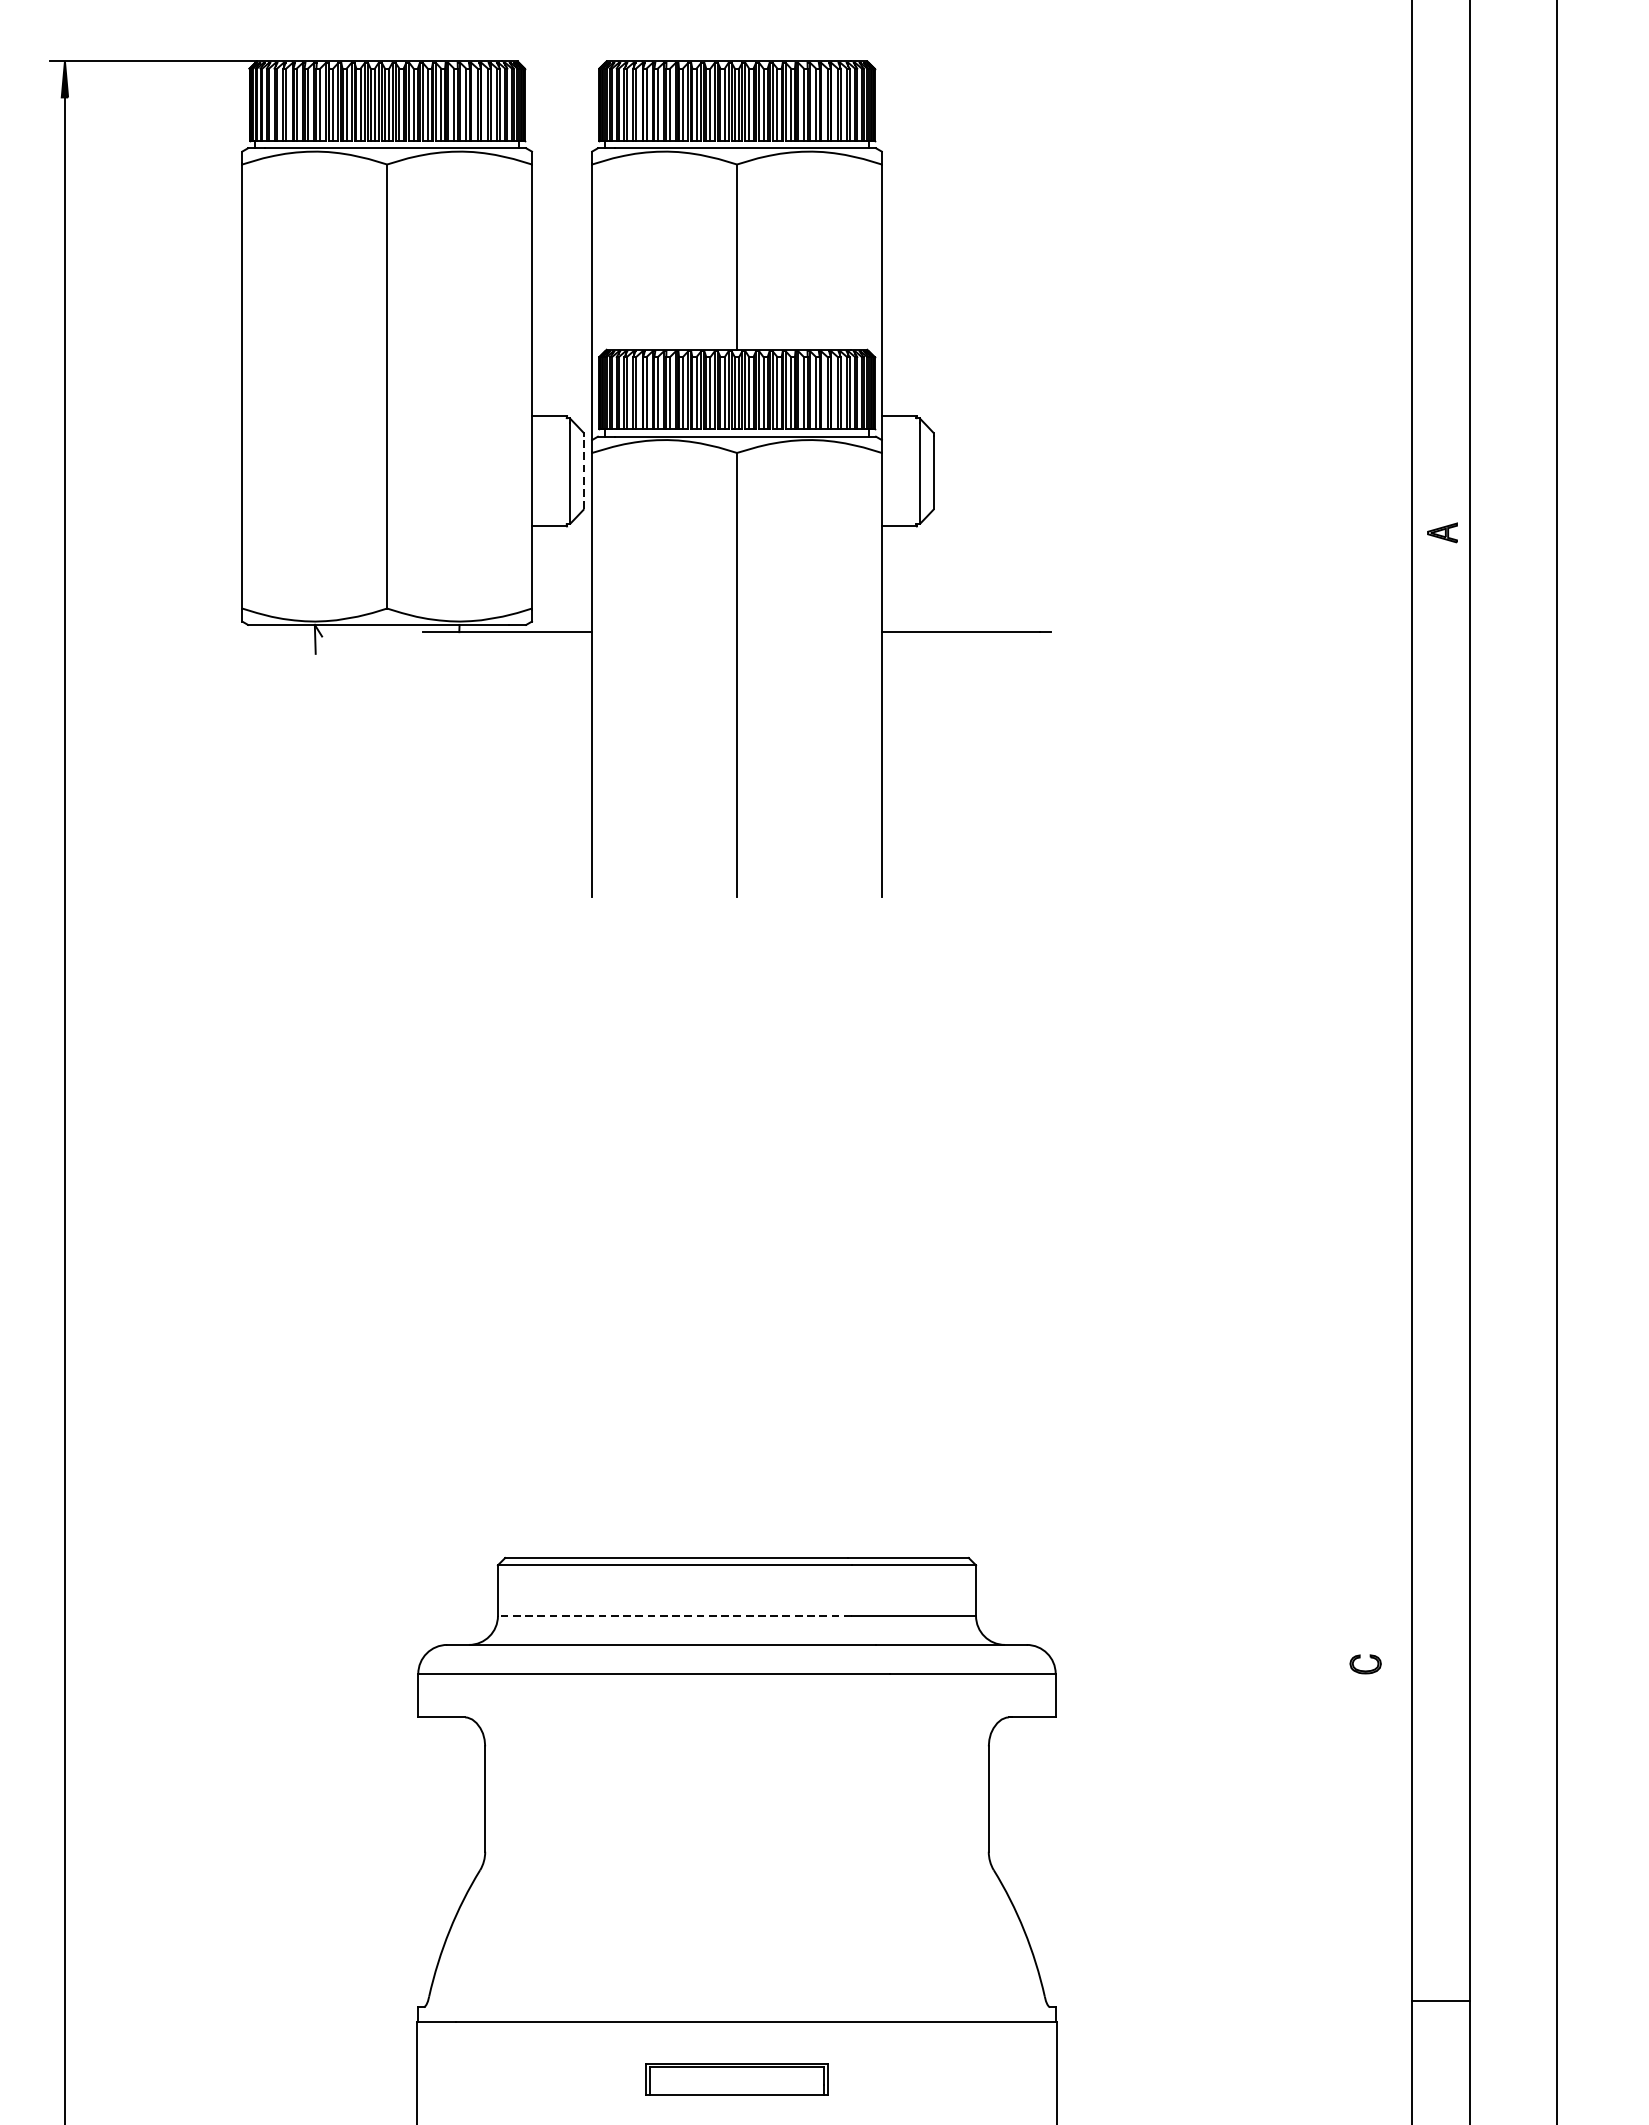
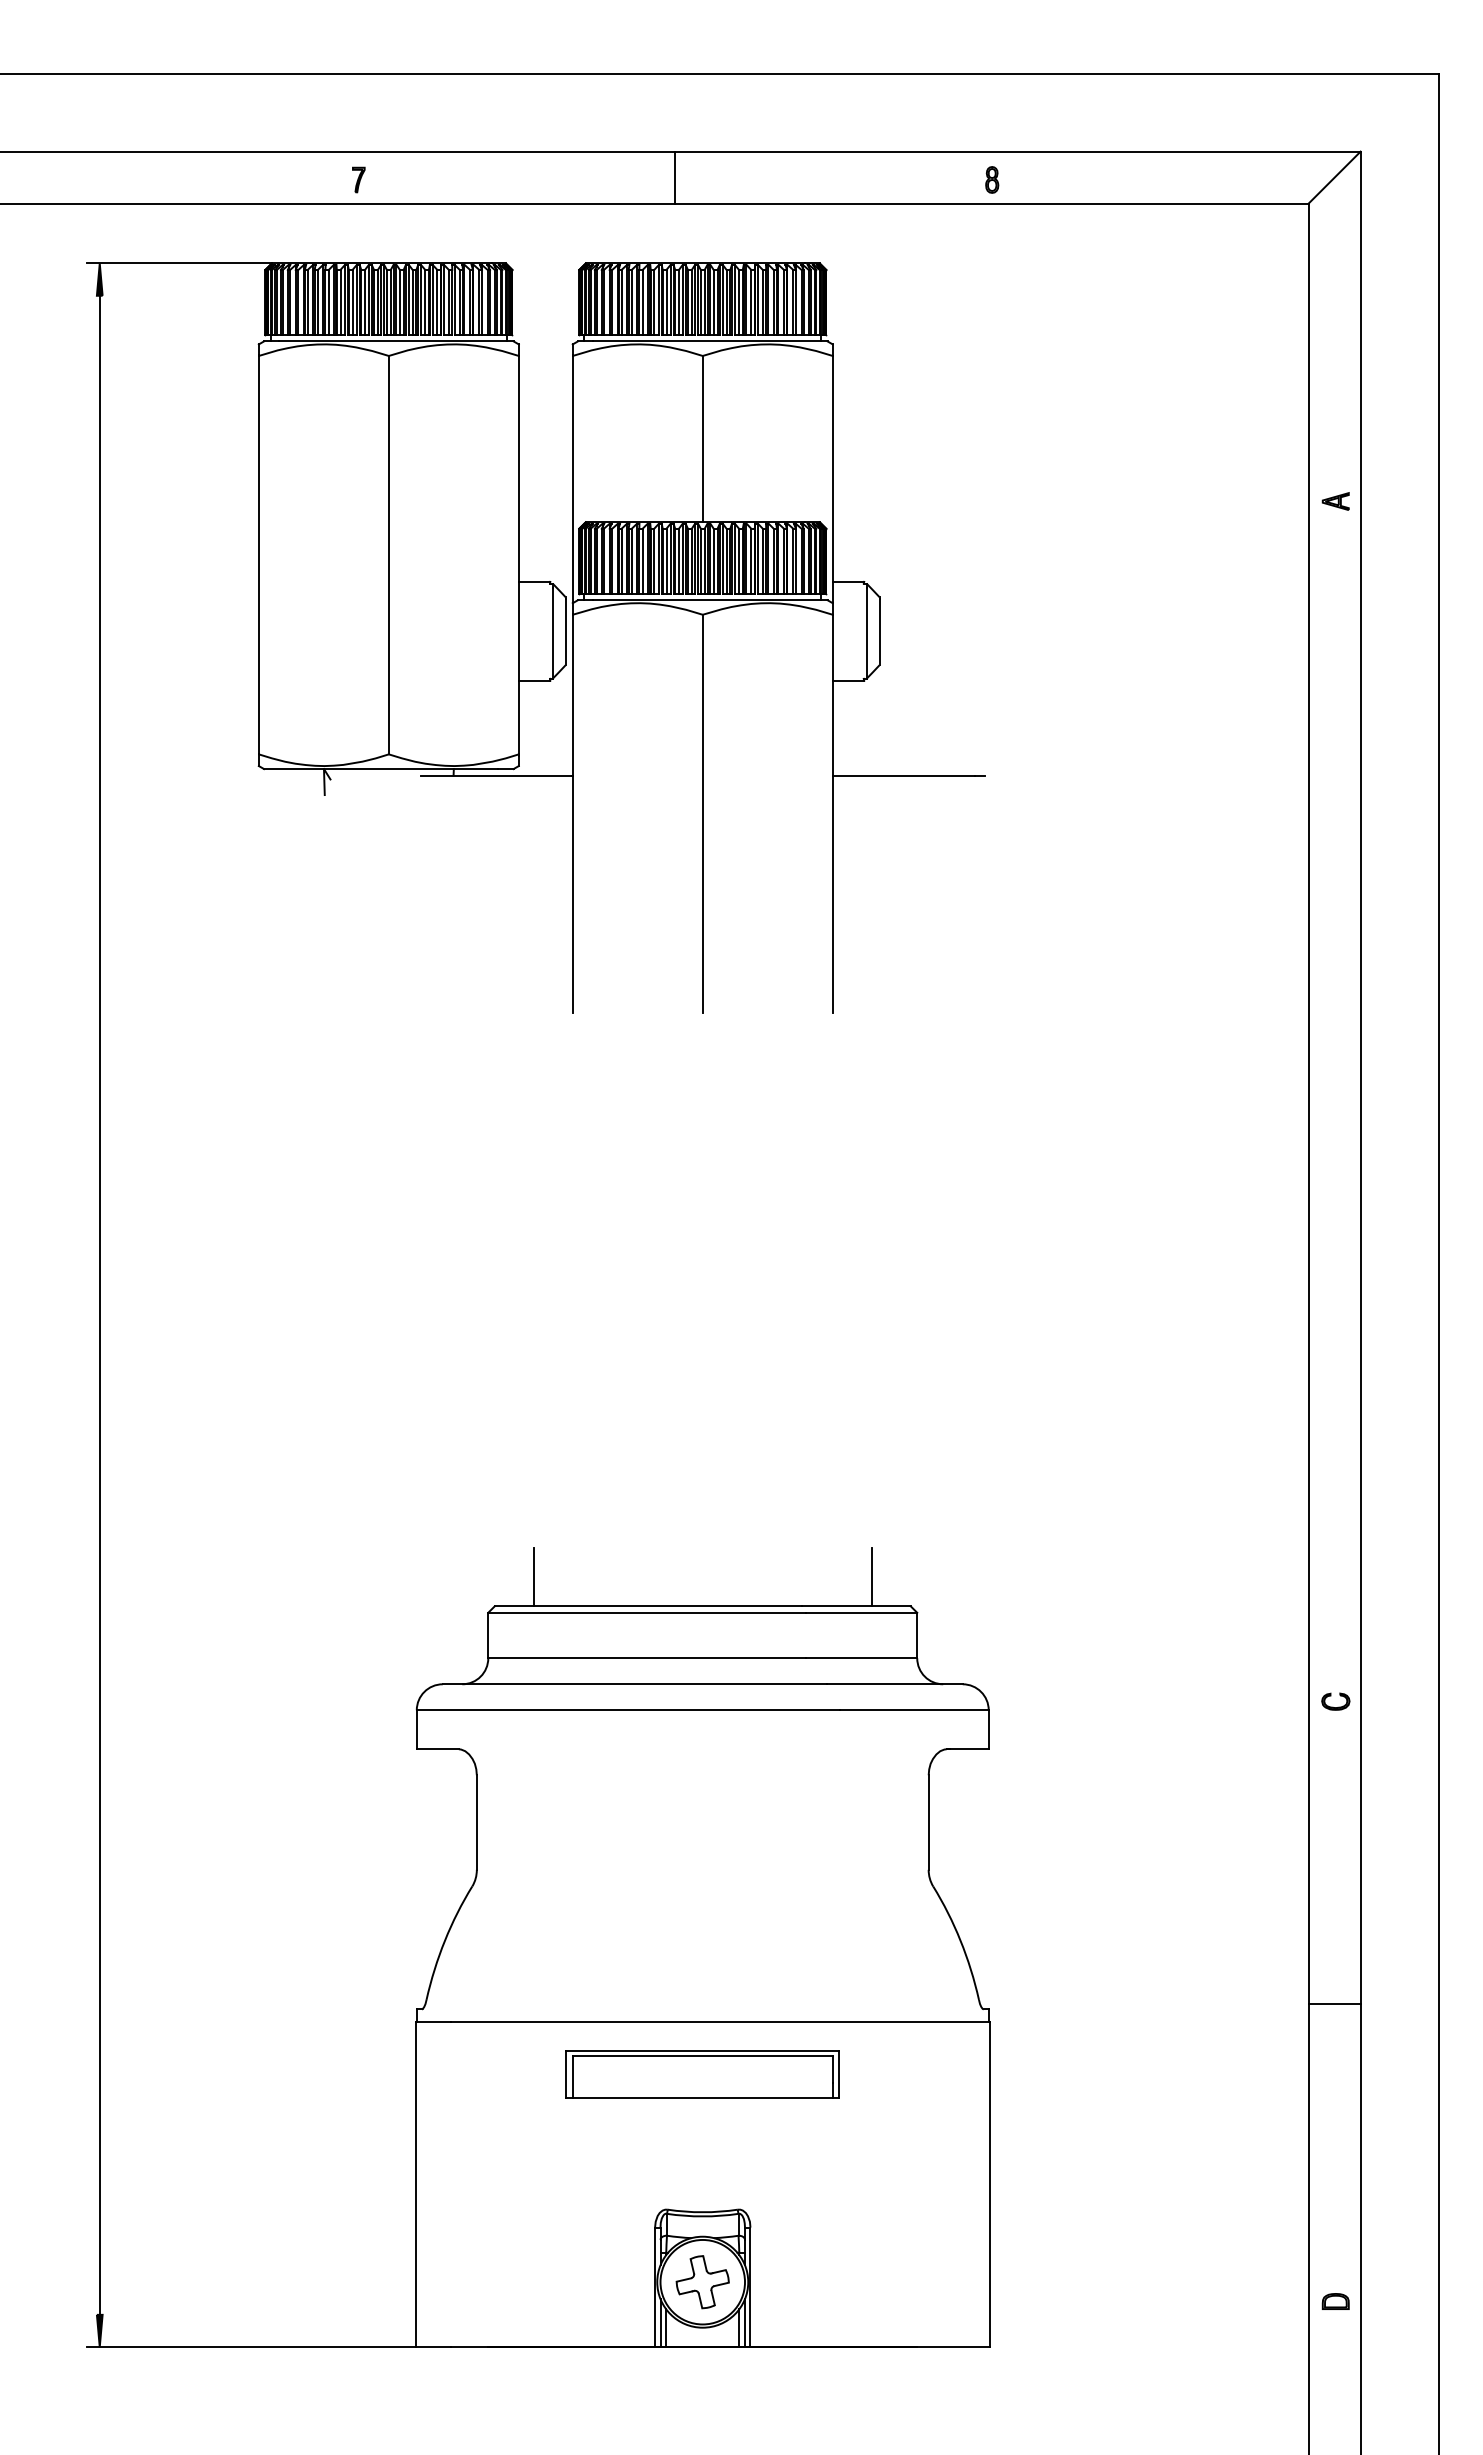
line: (584, 472) -> (565, 632), dashed -> solid
part: (1442, 532) -> (1335, 501), moved
line: (548, 1524) -> (533, 1576), added
line: (925, 1524) -> (871, 1576), added
line: (674, 1616) -> (646, 1658), dashed -> solid
part: (1365, 1664) -> (1335, 1701), moved
part: (736, 2079) -> (702, 2074), size x1.67

